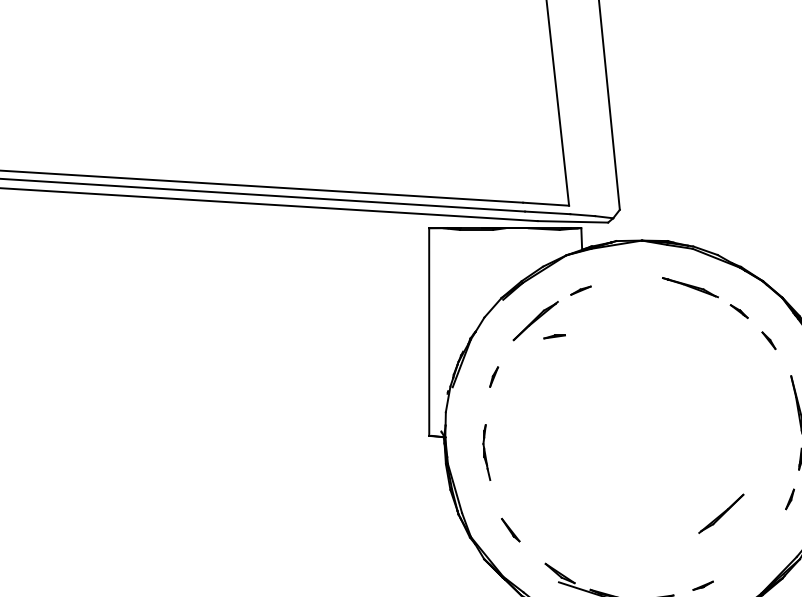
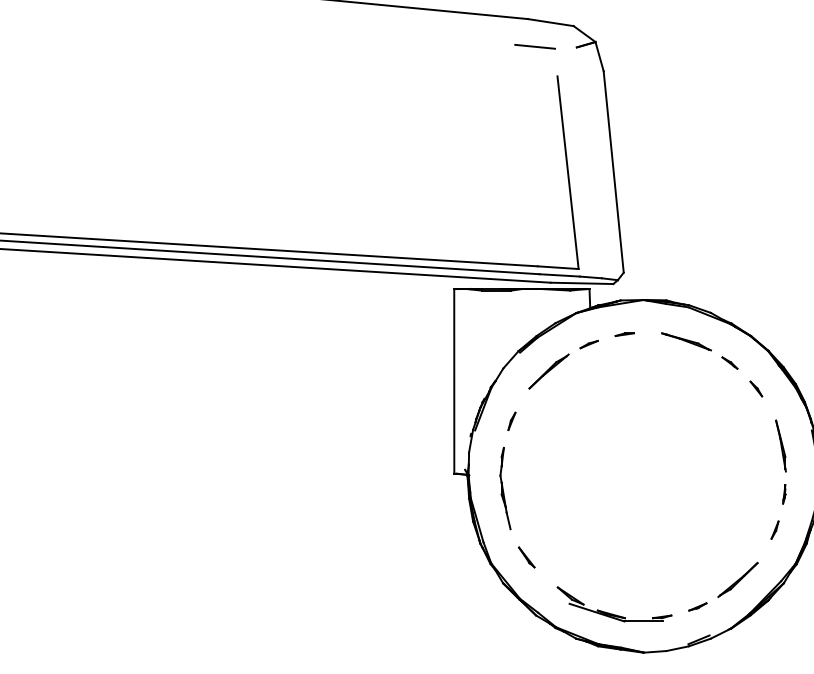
line: (554, 336) -> (624, 334), moved
part: (486, 452) -> (505, 488), size x1.67
line: (720, 513) -> (737, 579), moved

